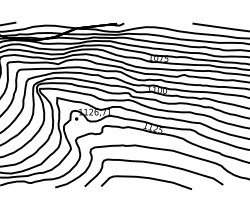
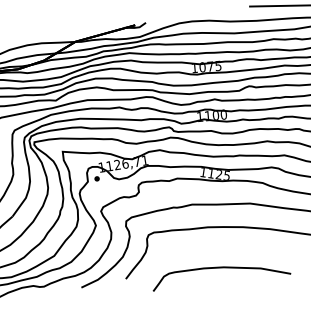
curve: (146, 178) -> (219, 268), moved

